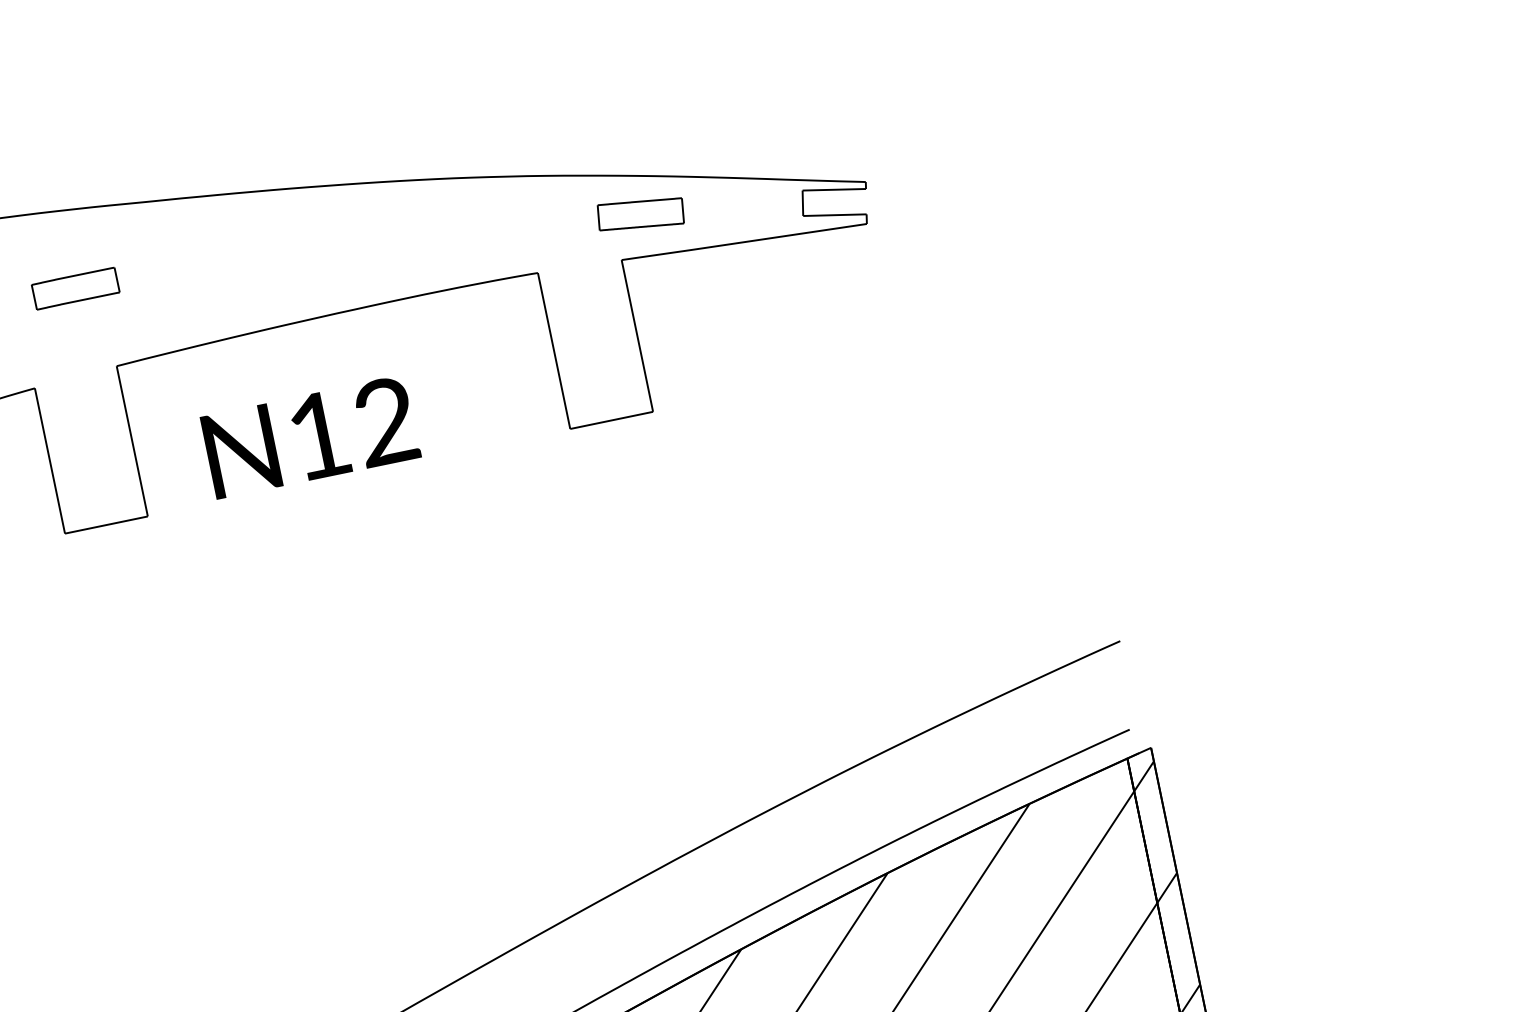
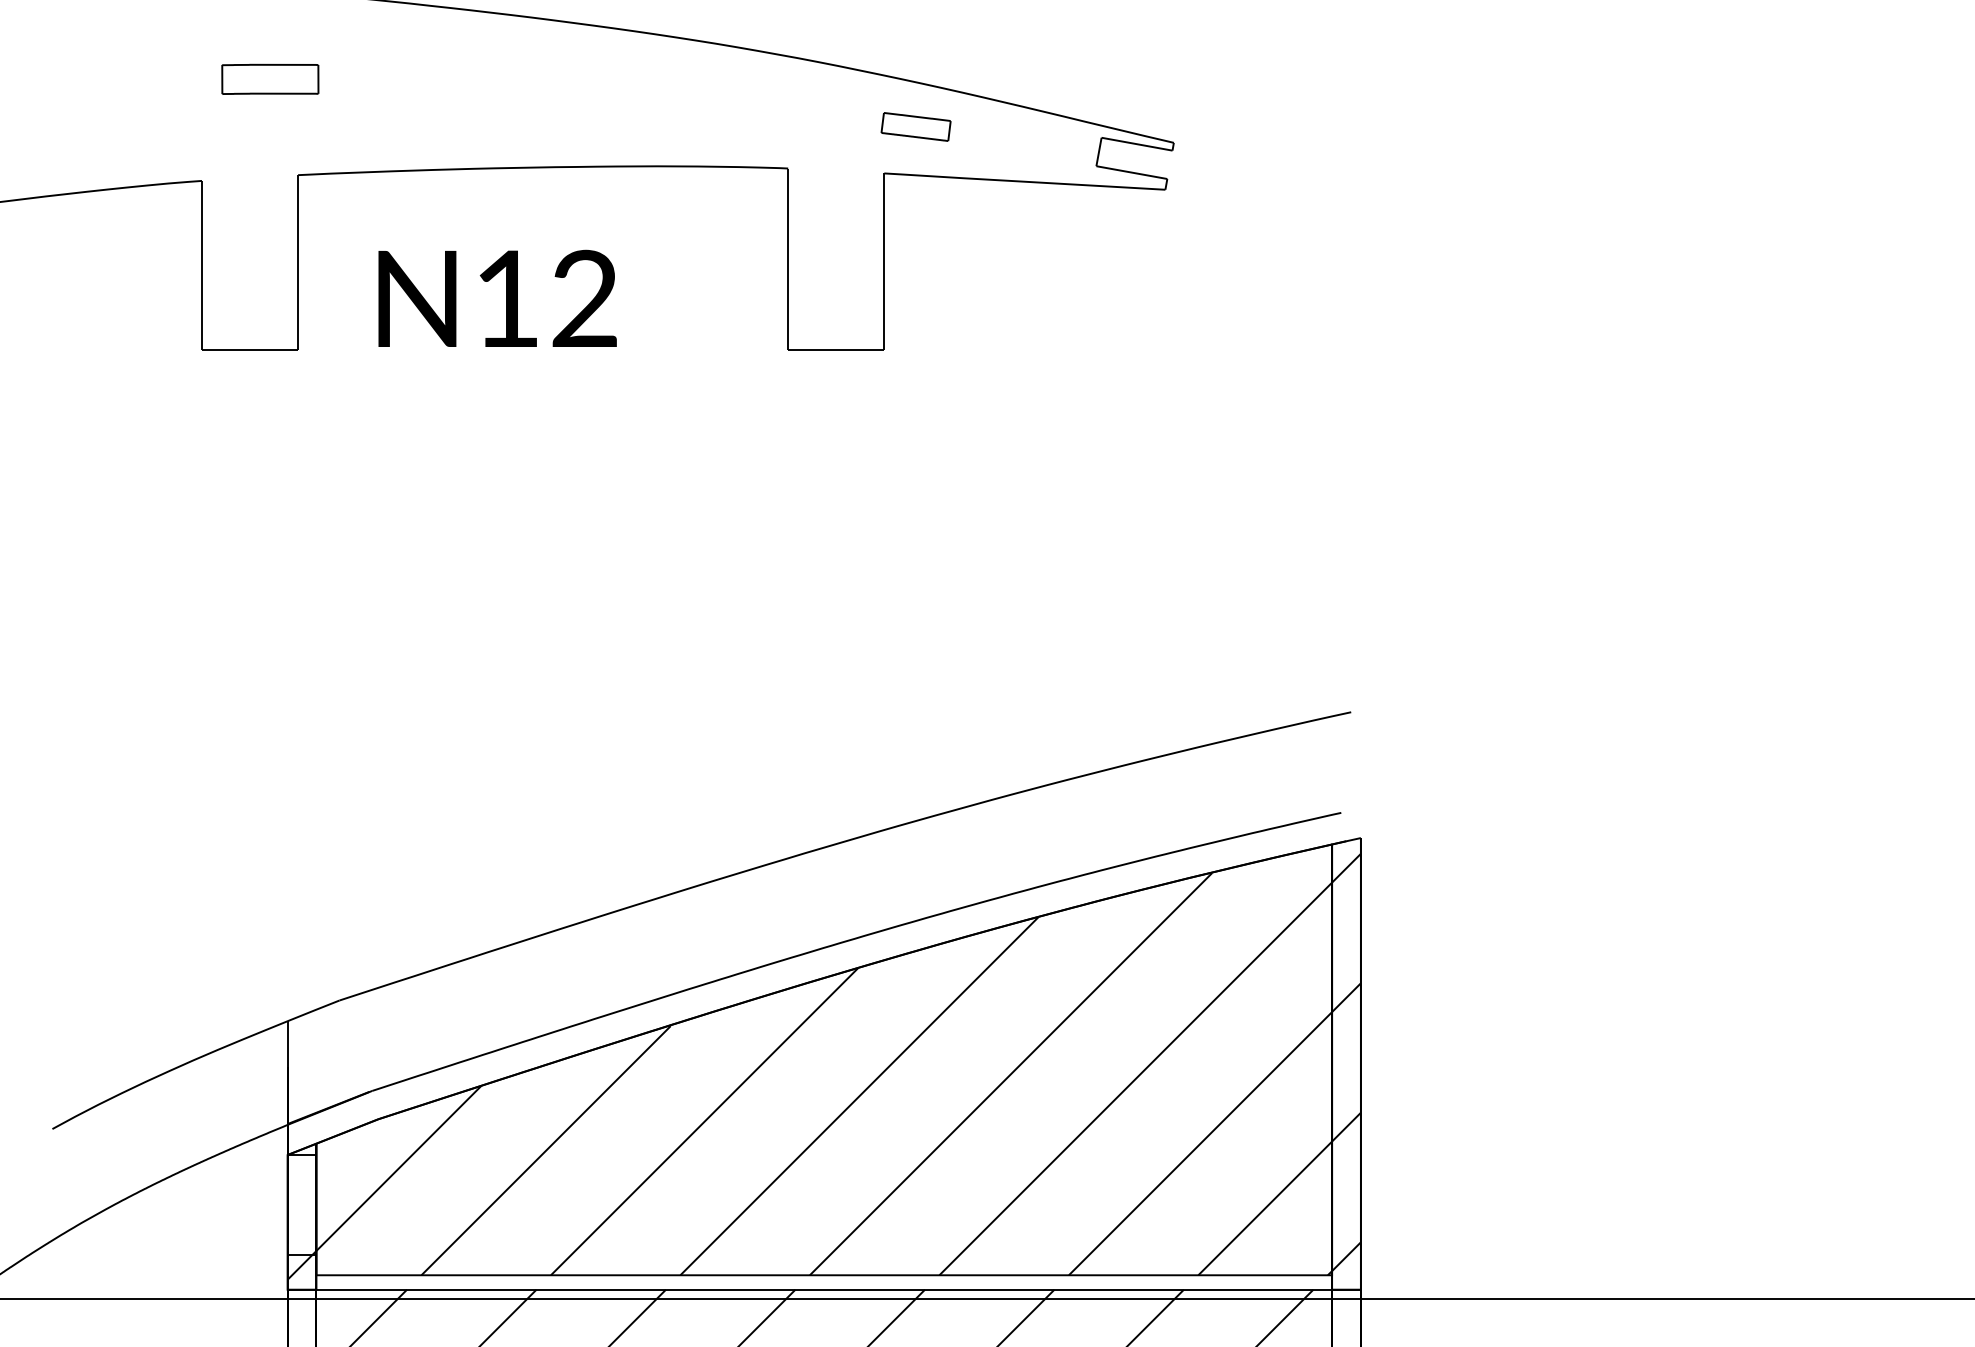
part: (640, 214) -> (915, 126), size x0.7

